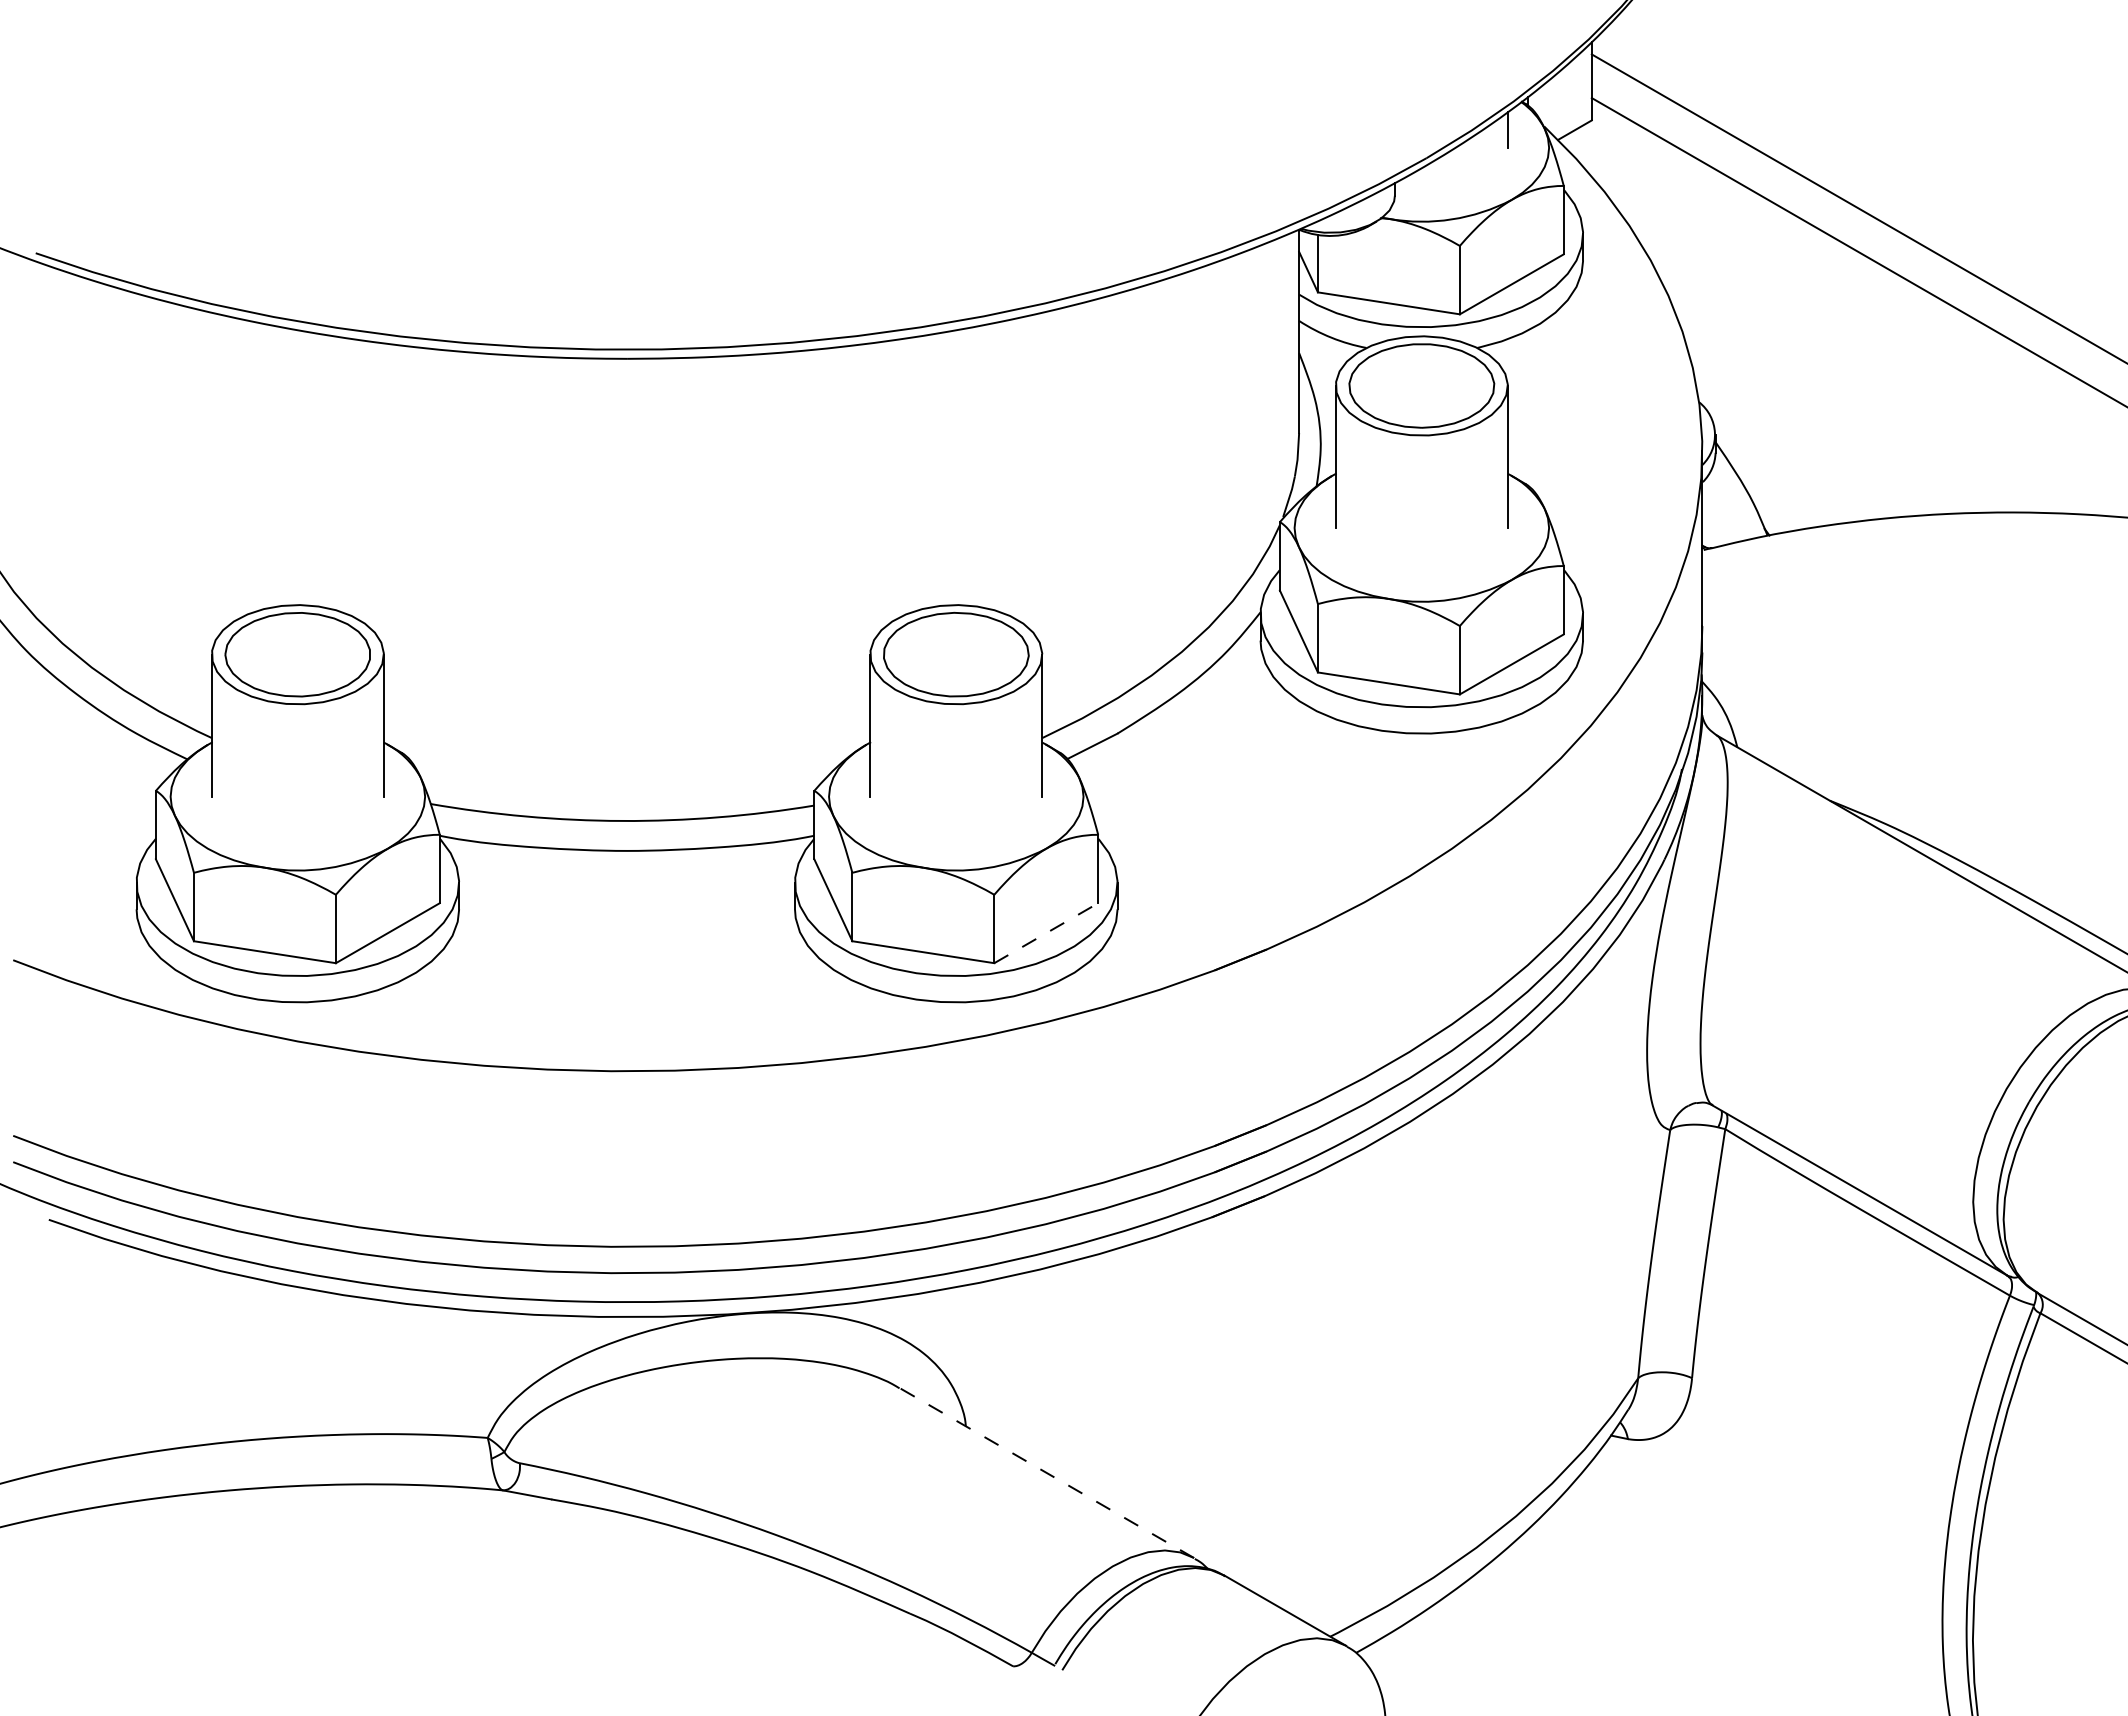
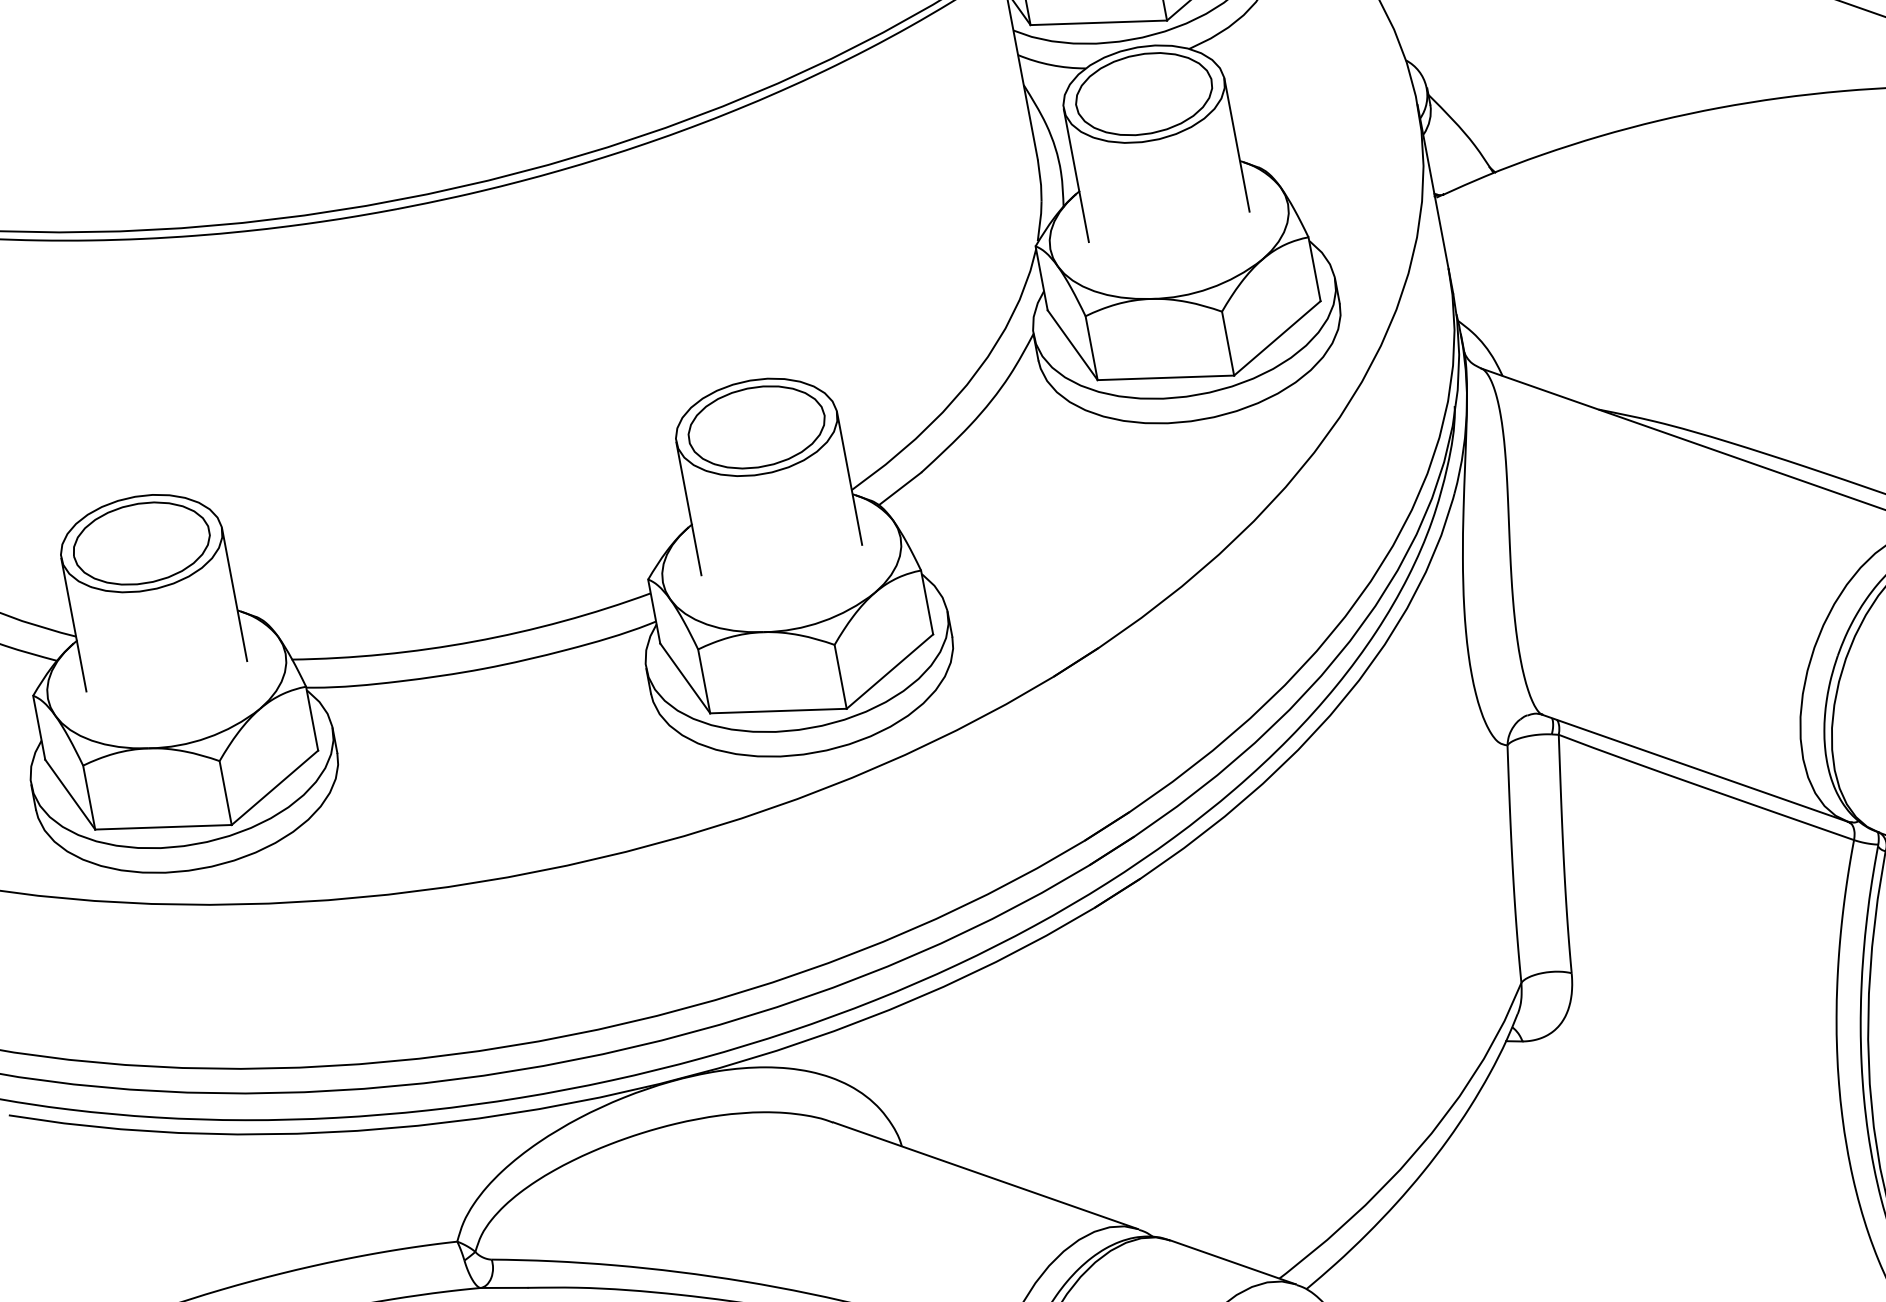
line: (1046, 933) -> (890, 671), dashed -> solid
line: (1046, 1473) -> (985, 1176), dashed -> solid

